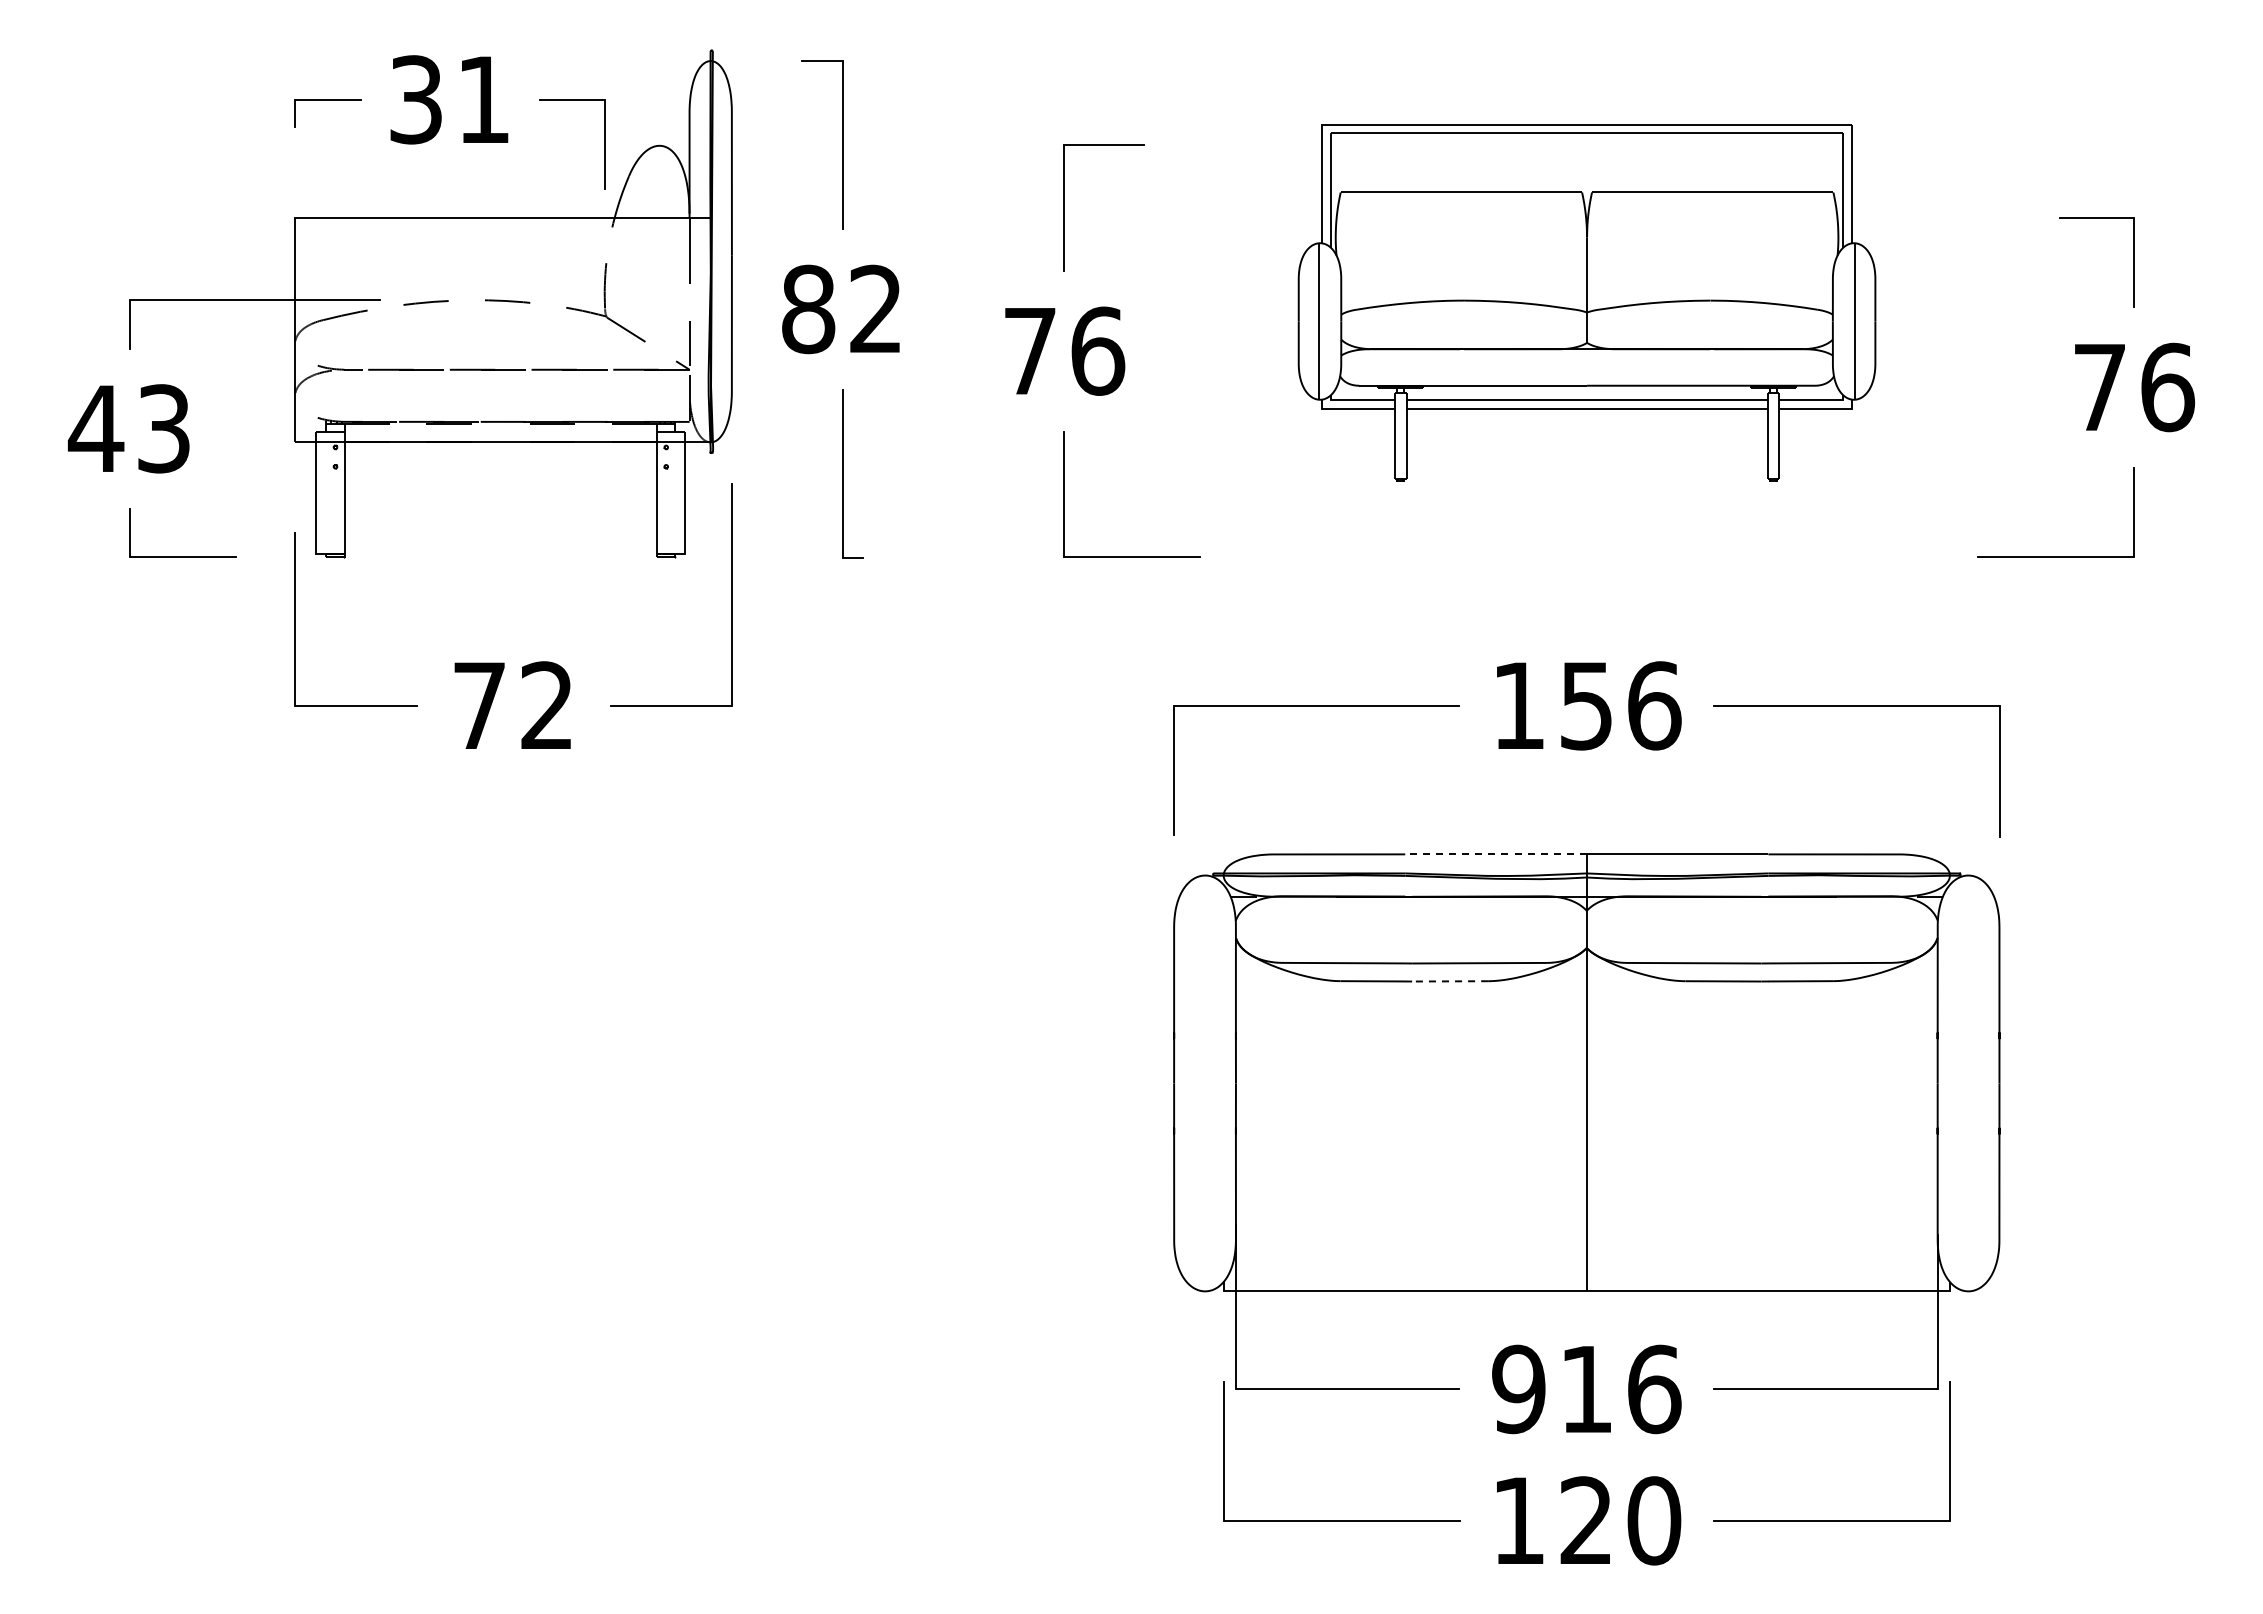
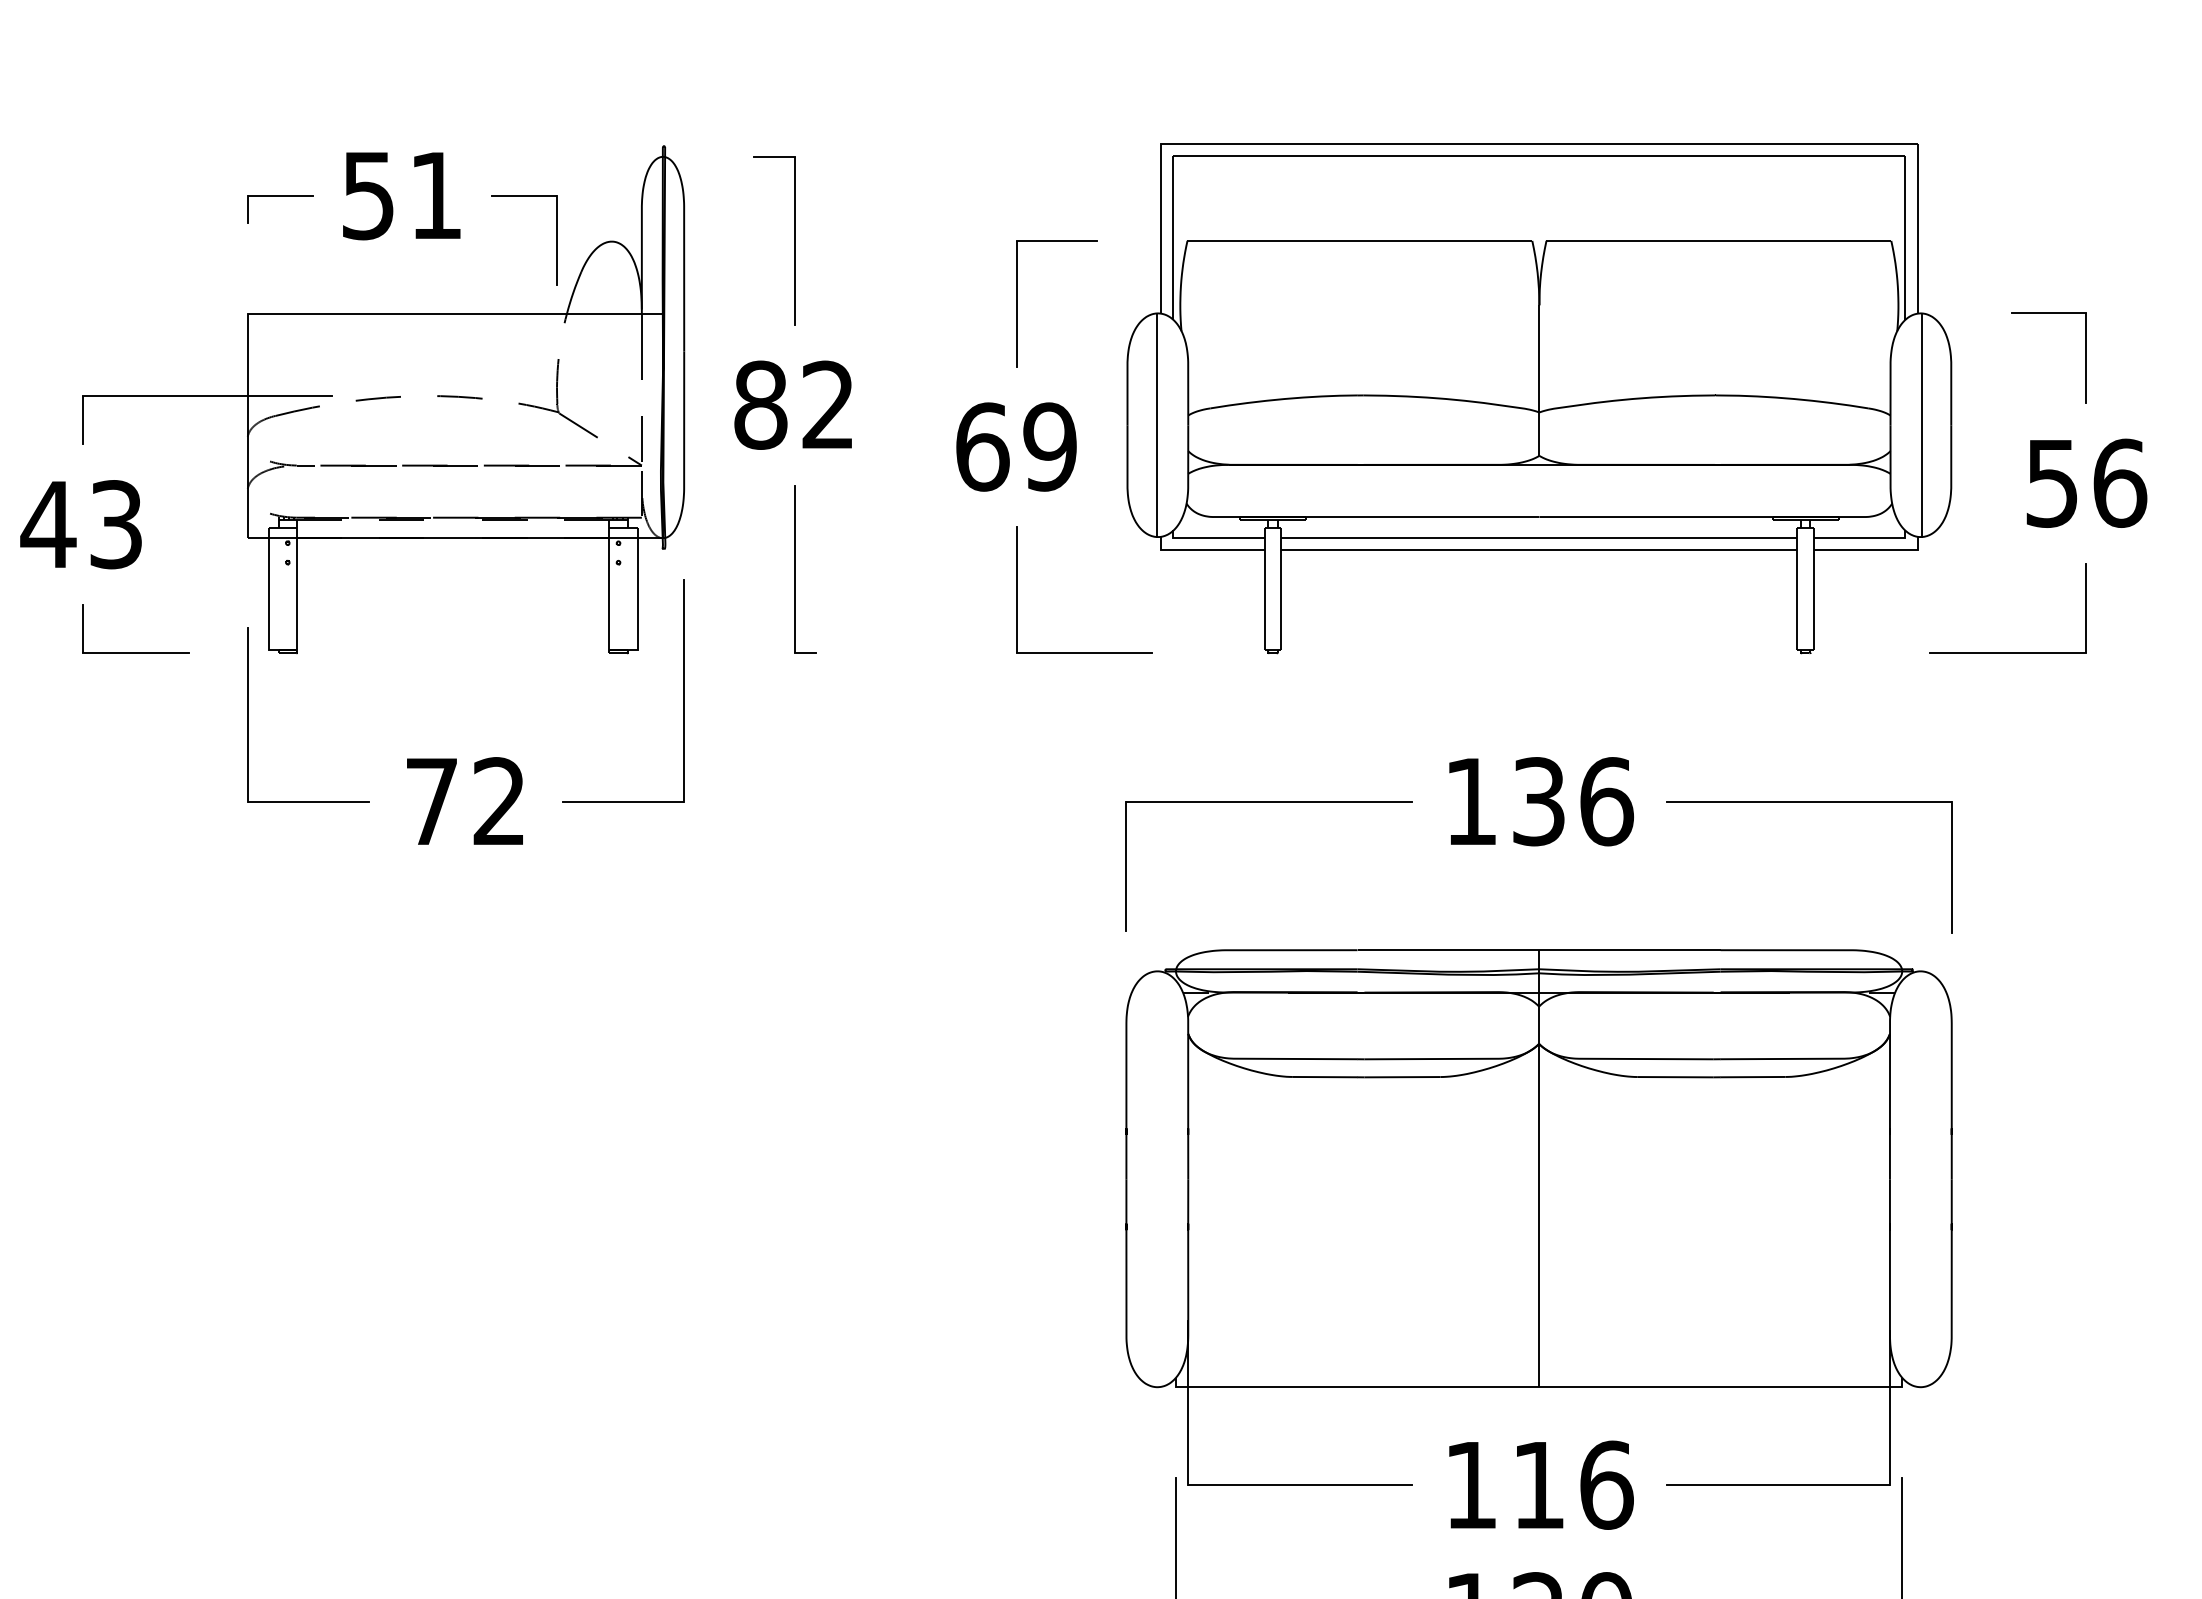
text: (415, 99) -> (367, 195), 31 -> 51
part: (1586, 302) -> (1538, 398), size x1.43
text: (1064, 350) -> (1016, 446), 76 -> 69
text: (2099, 388) -> (2051, 484), 76 -> 56
text: (1586, 705) -> (1538, 801), 156 -> 136
line: (1496, 854) -> (1448, 950), dashed -> solid
line: (1449, 981) -> (1401, 1077), dashed -> solid
text: (1518, 1389) -> (1470, 1485), 916 -> 116

